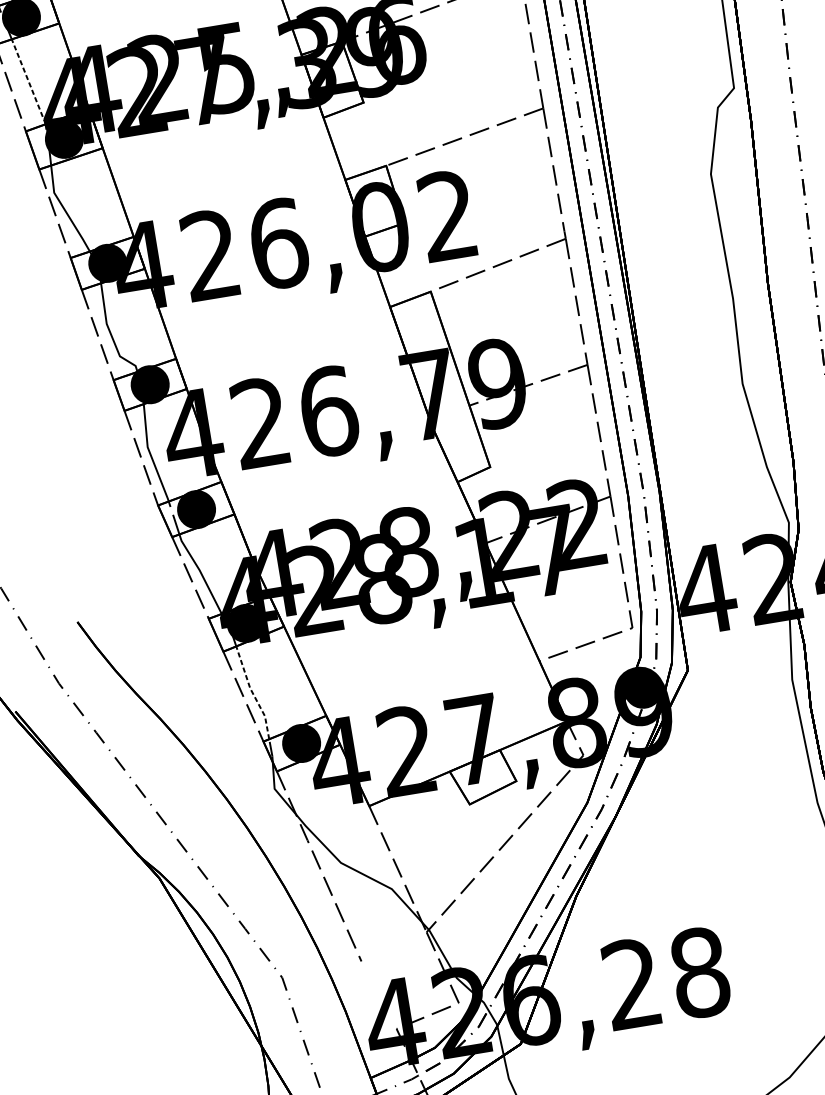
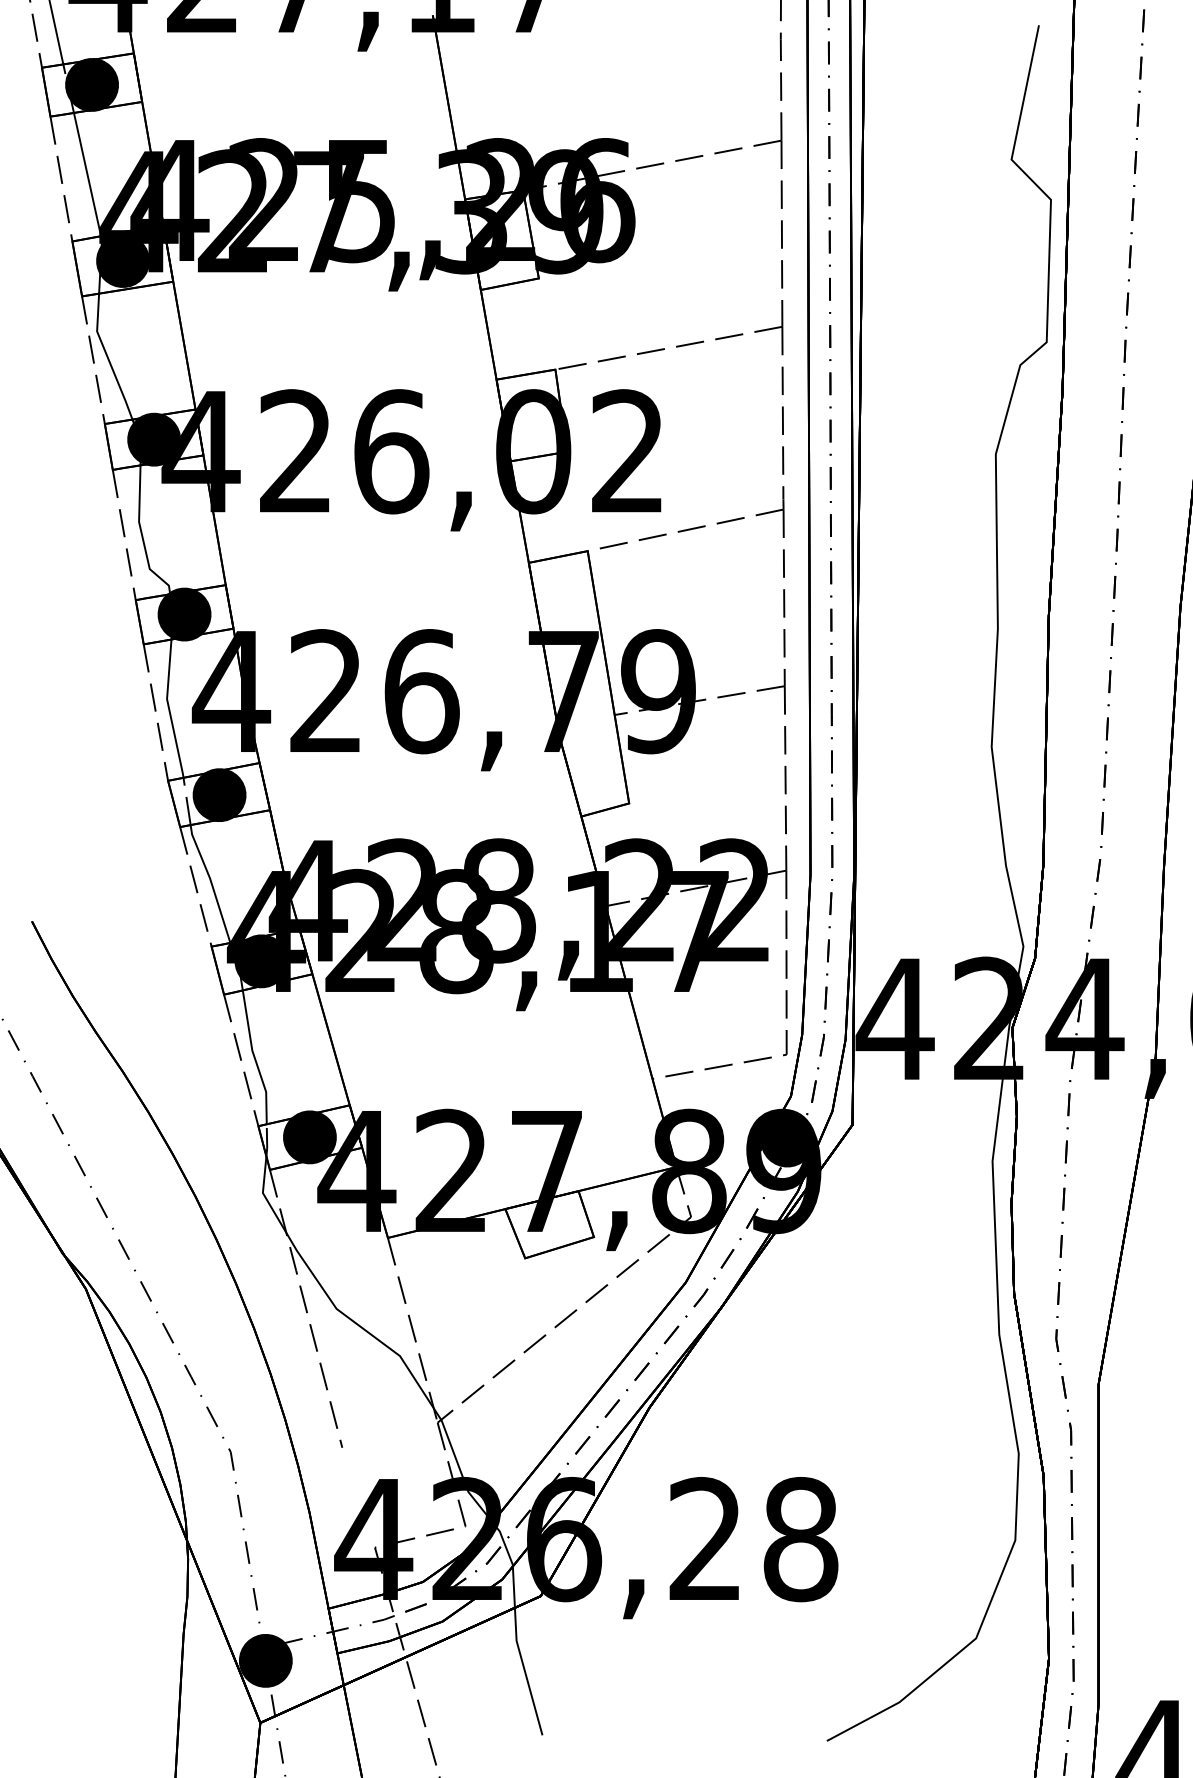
line: (28, 81) -> (87, 174), dashed -> solid
line: (252, 692) -> (254, 1057), dashed -> solid

